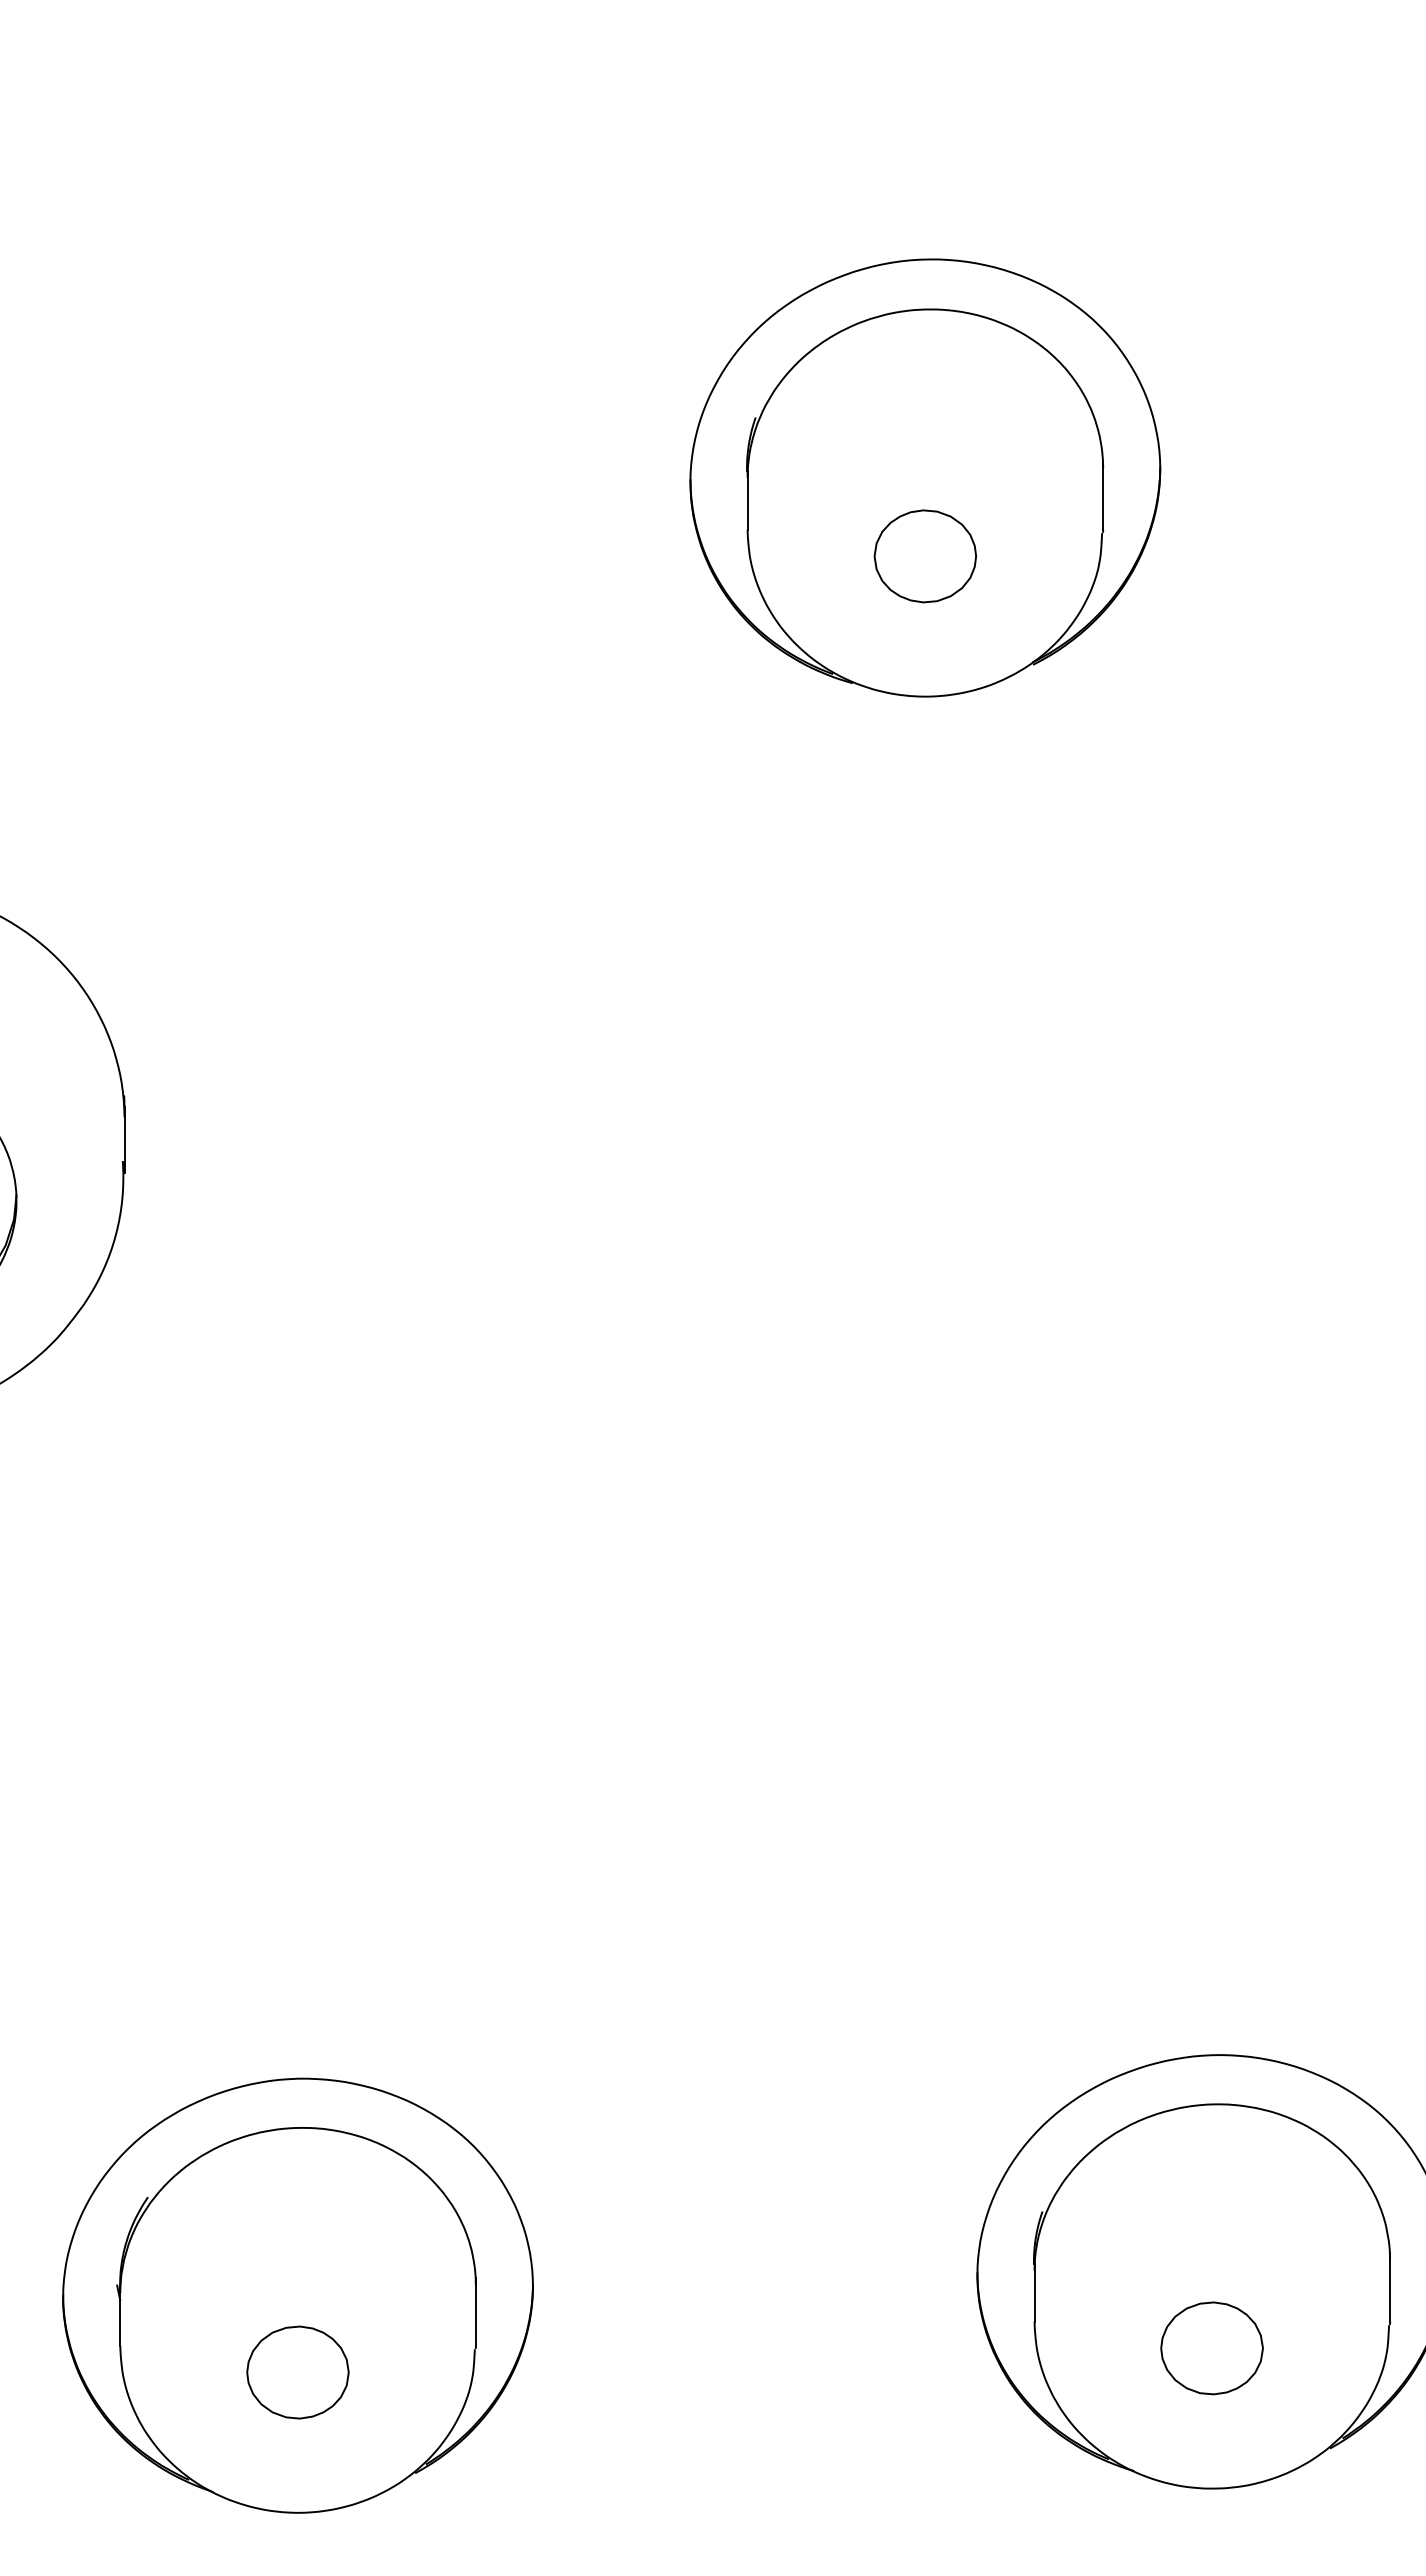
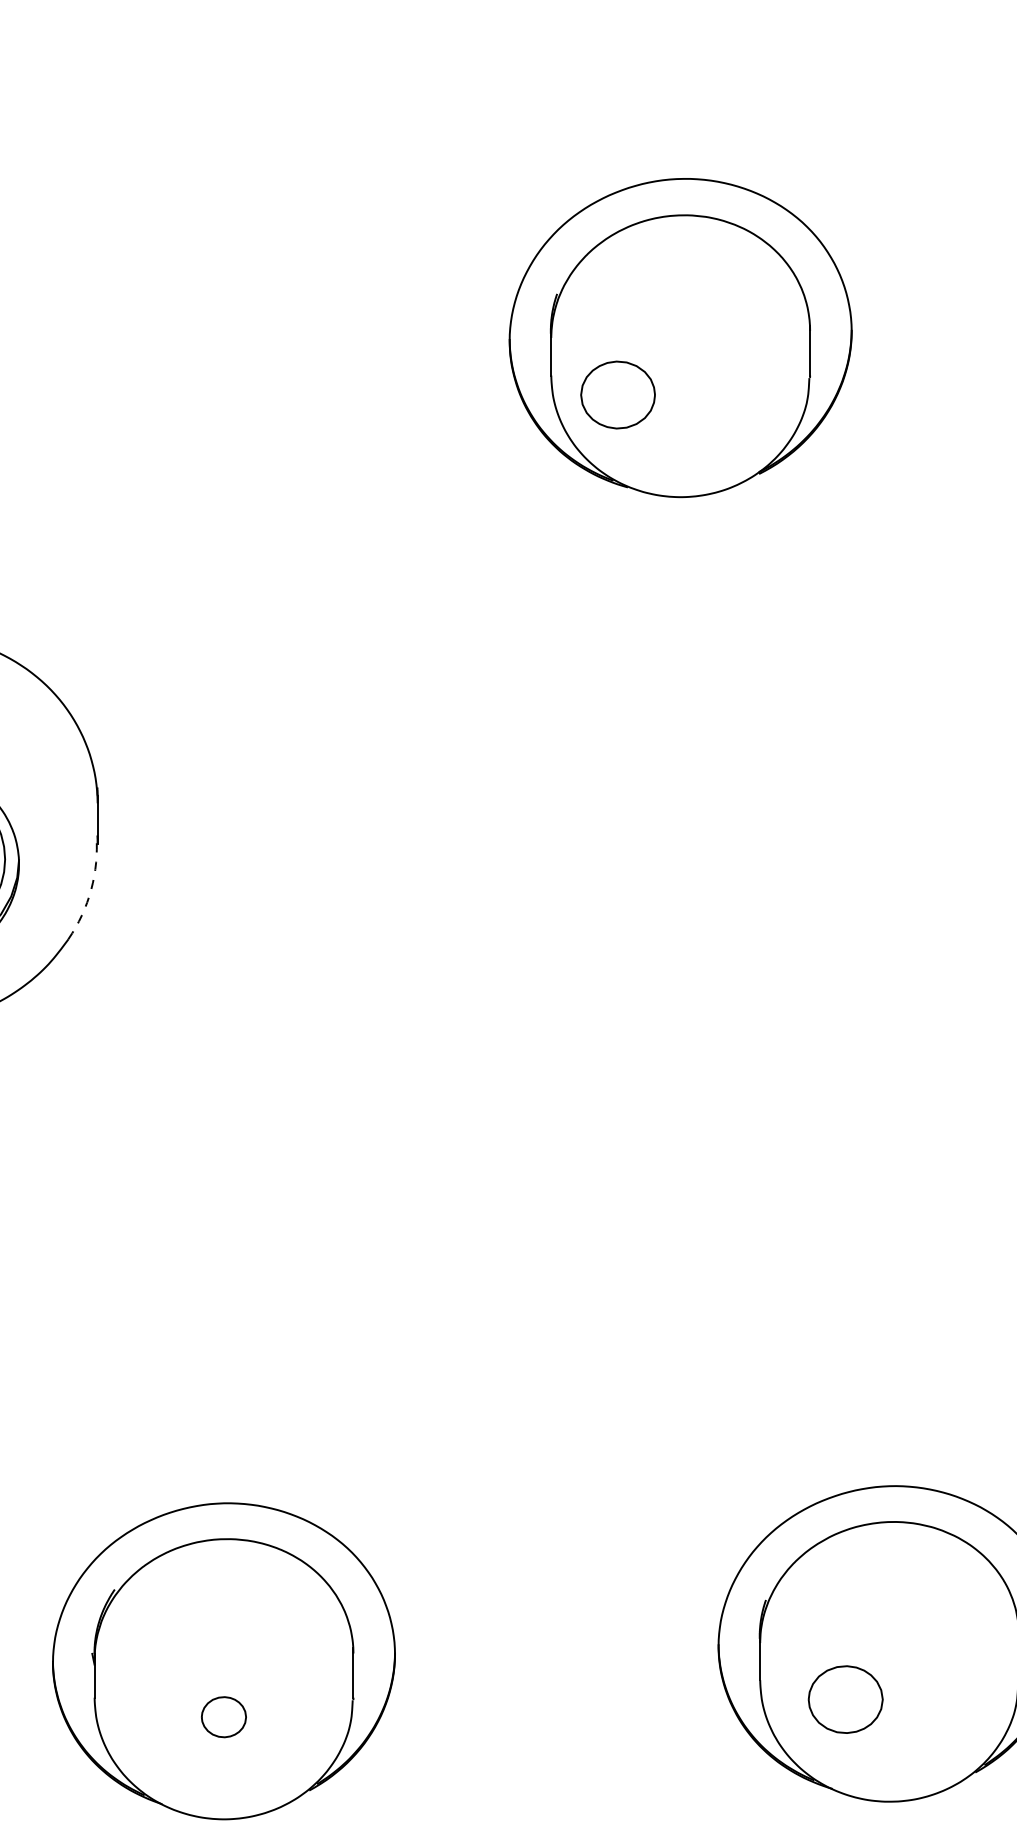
part: (924, 556) -> (617, 395), moved
arc: (115, 1235) -> (91, 889), solid -> dashed
part: (1211, 2348) -> (845, 1699), moved
part: (297, 2372) -> (223, 1717), size x0.6

